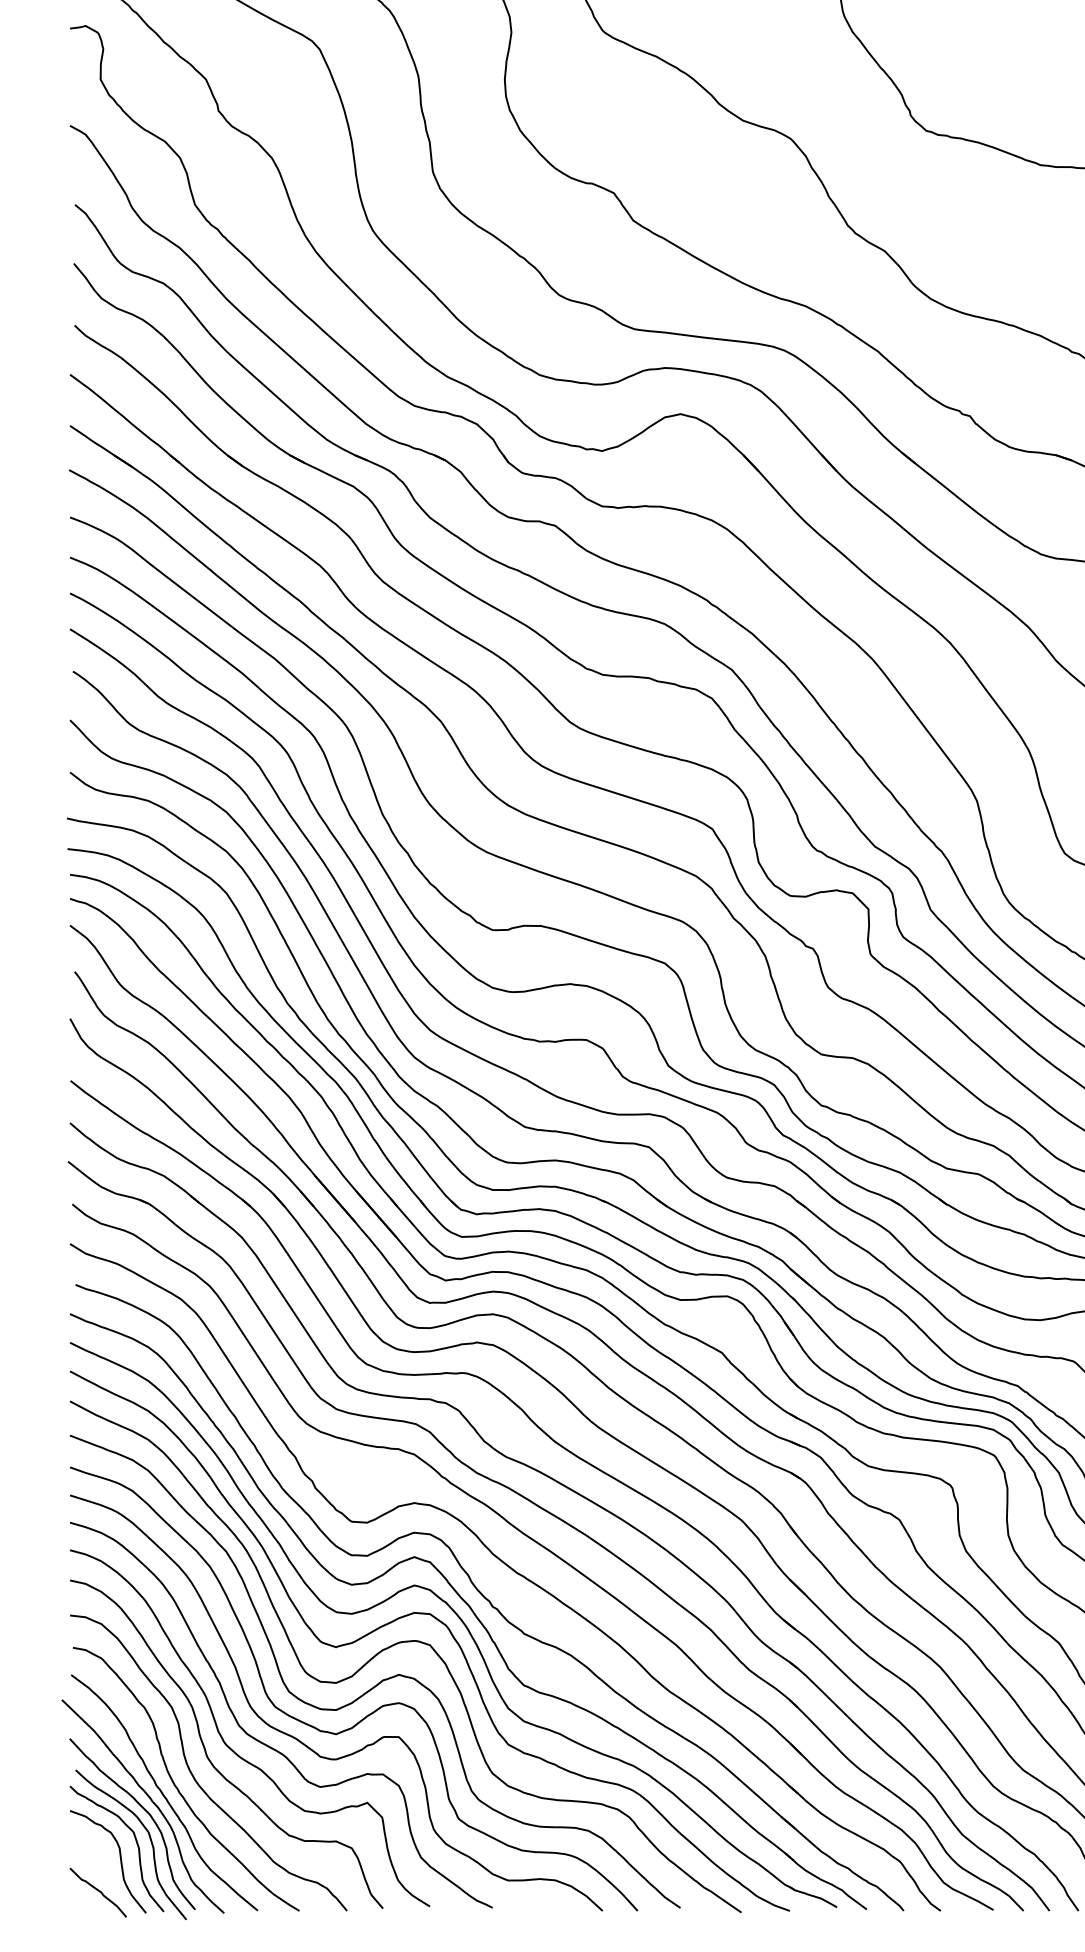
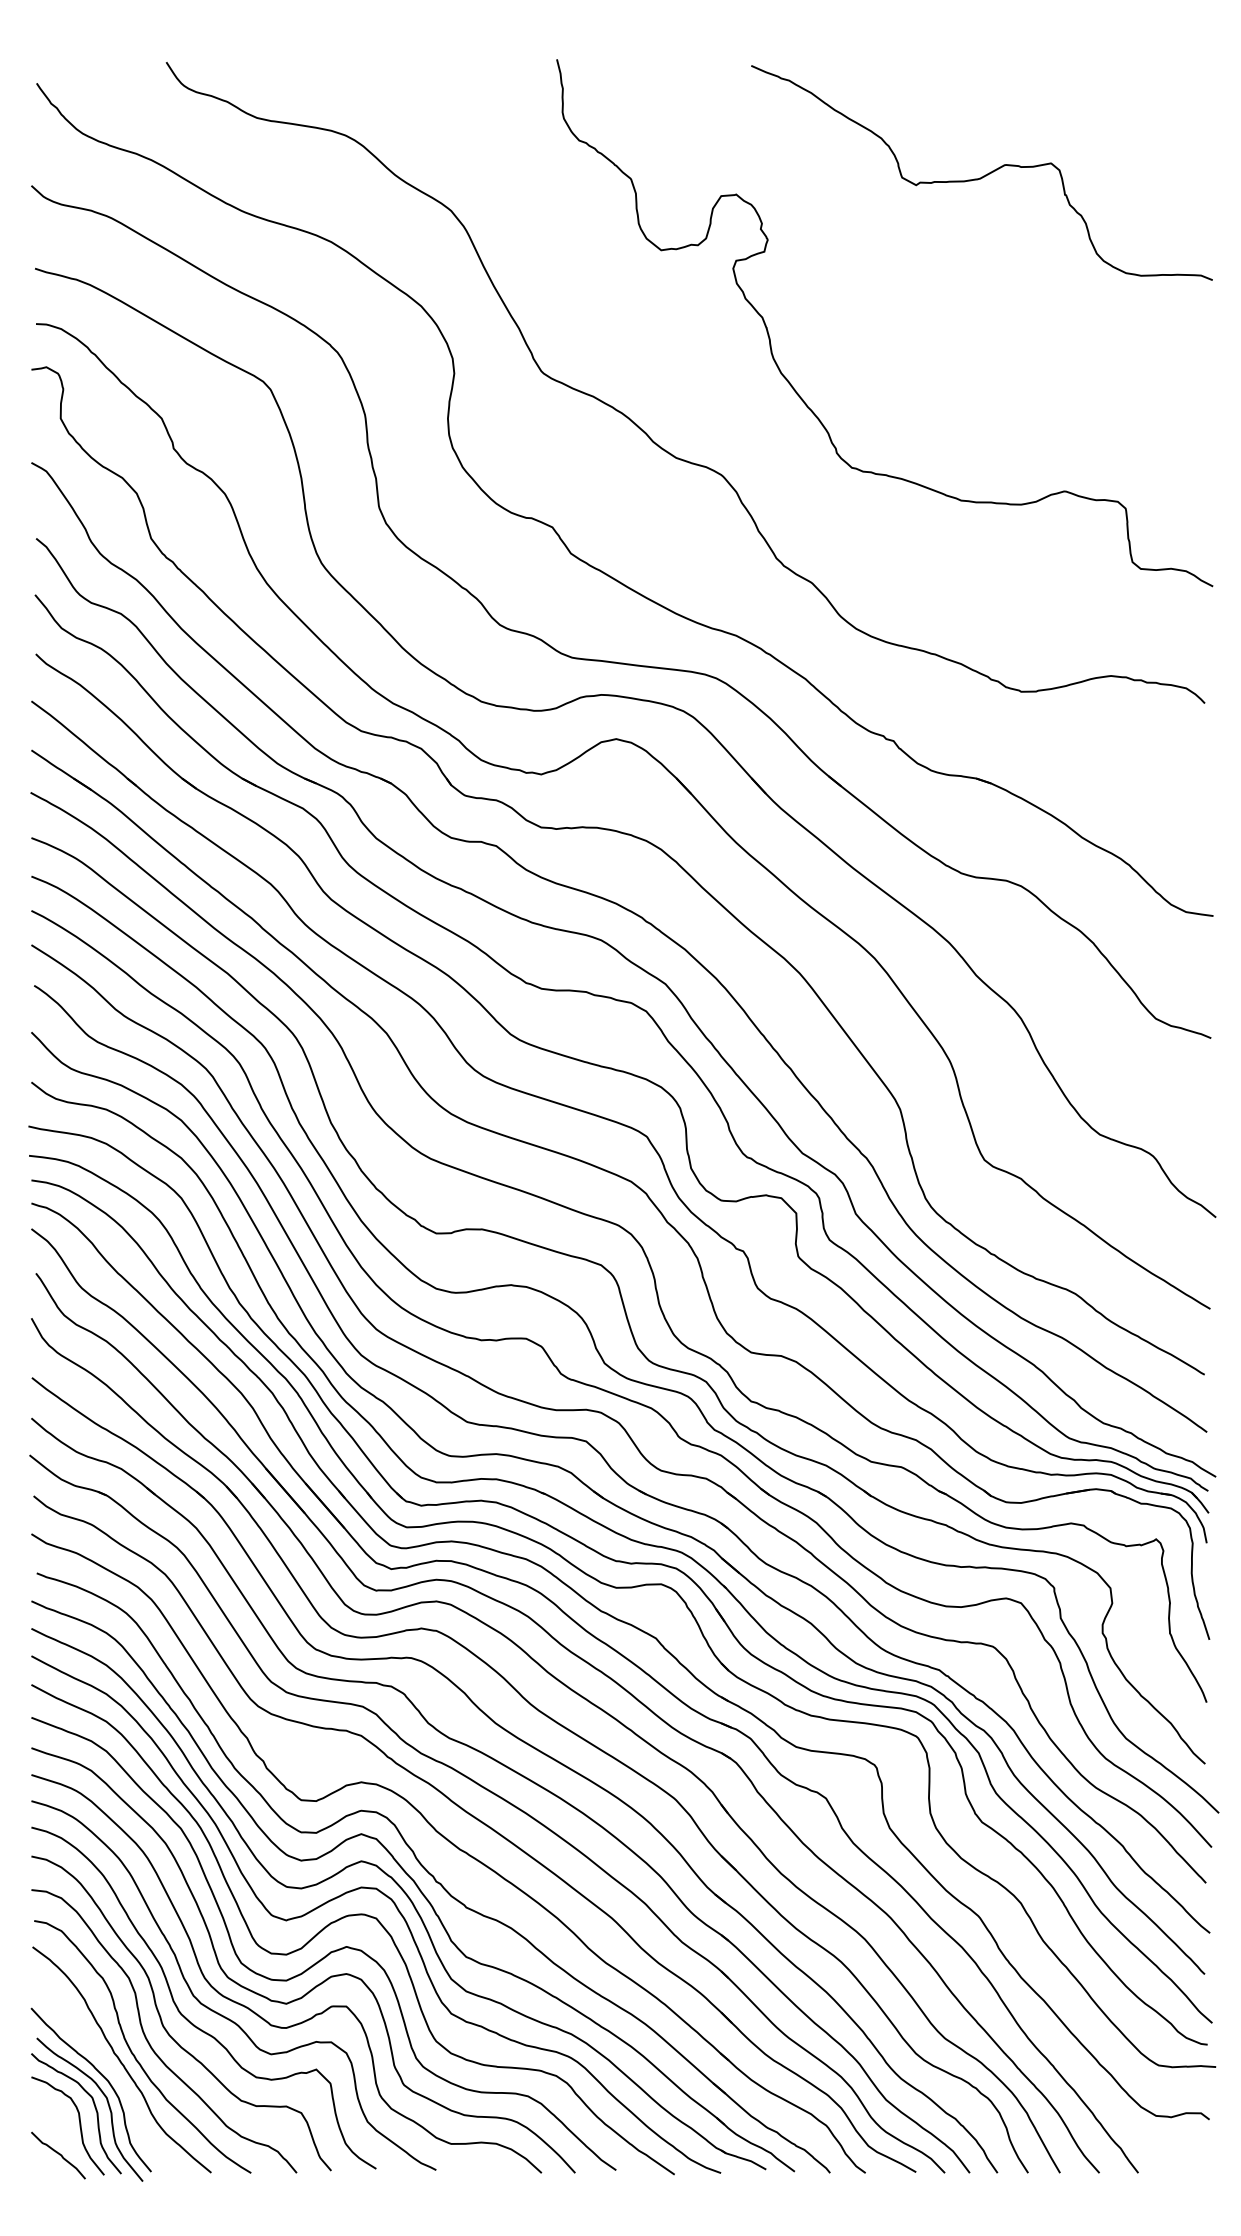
curve: (150, 1800) -> (108, 2067), removed

